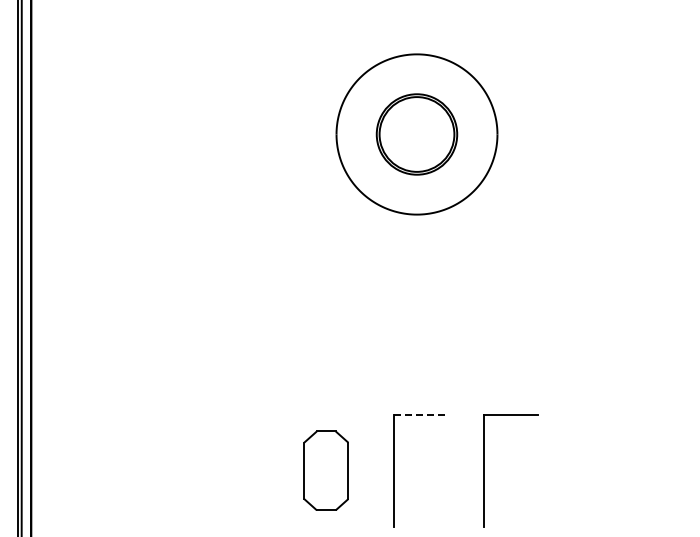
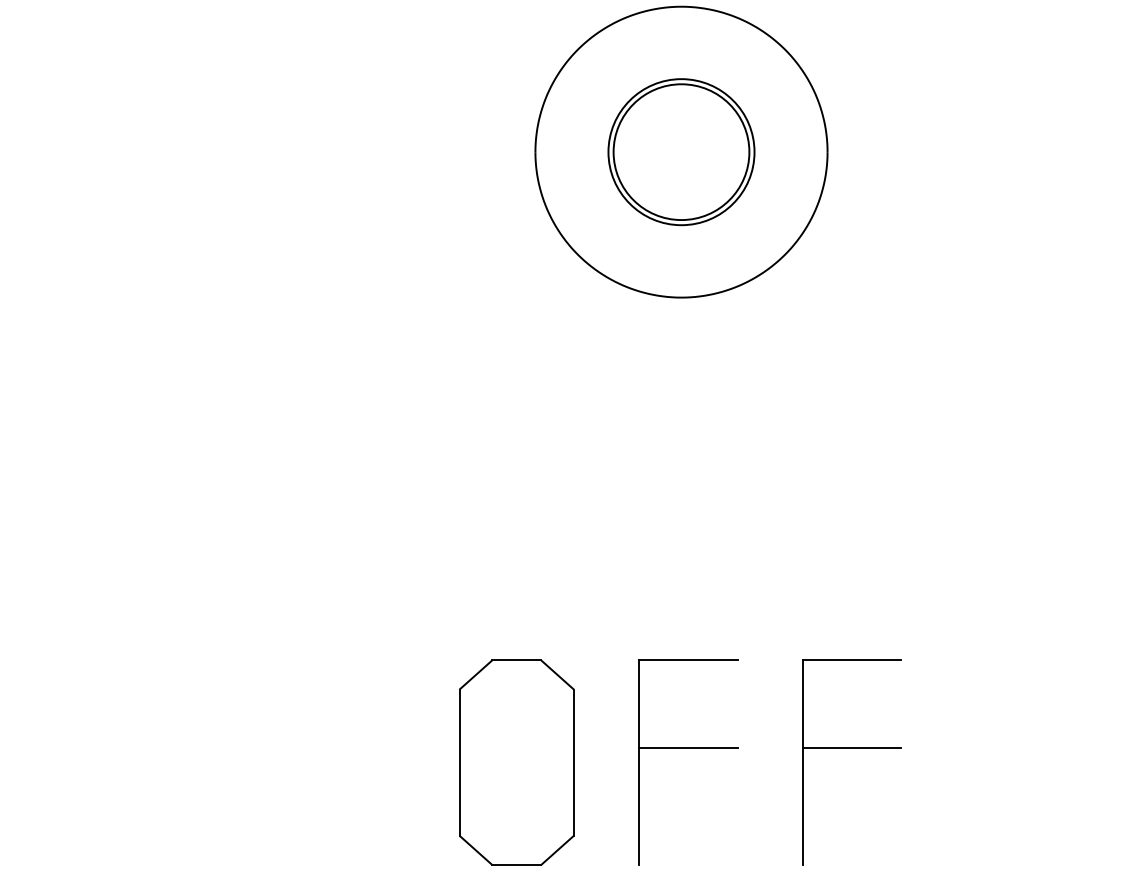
line: (421, 414) -> (689, 660), dashed -> solid
line: (420, 462) -> (687, 747), added
line: (510, 462) -> (851, 747), added
part: (326, 470) -> (517, 762), size x1.43

